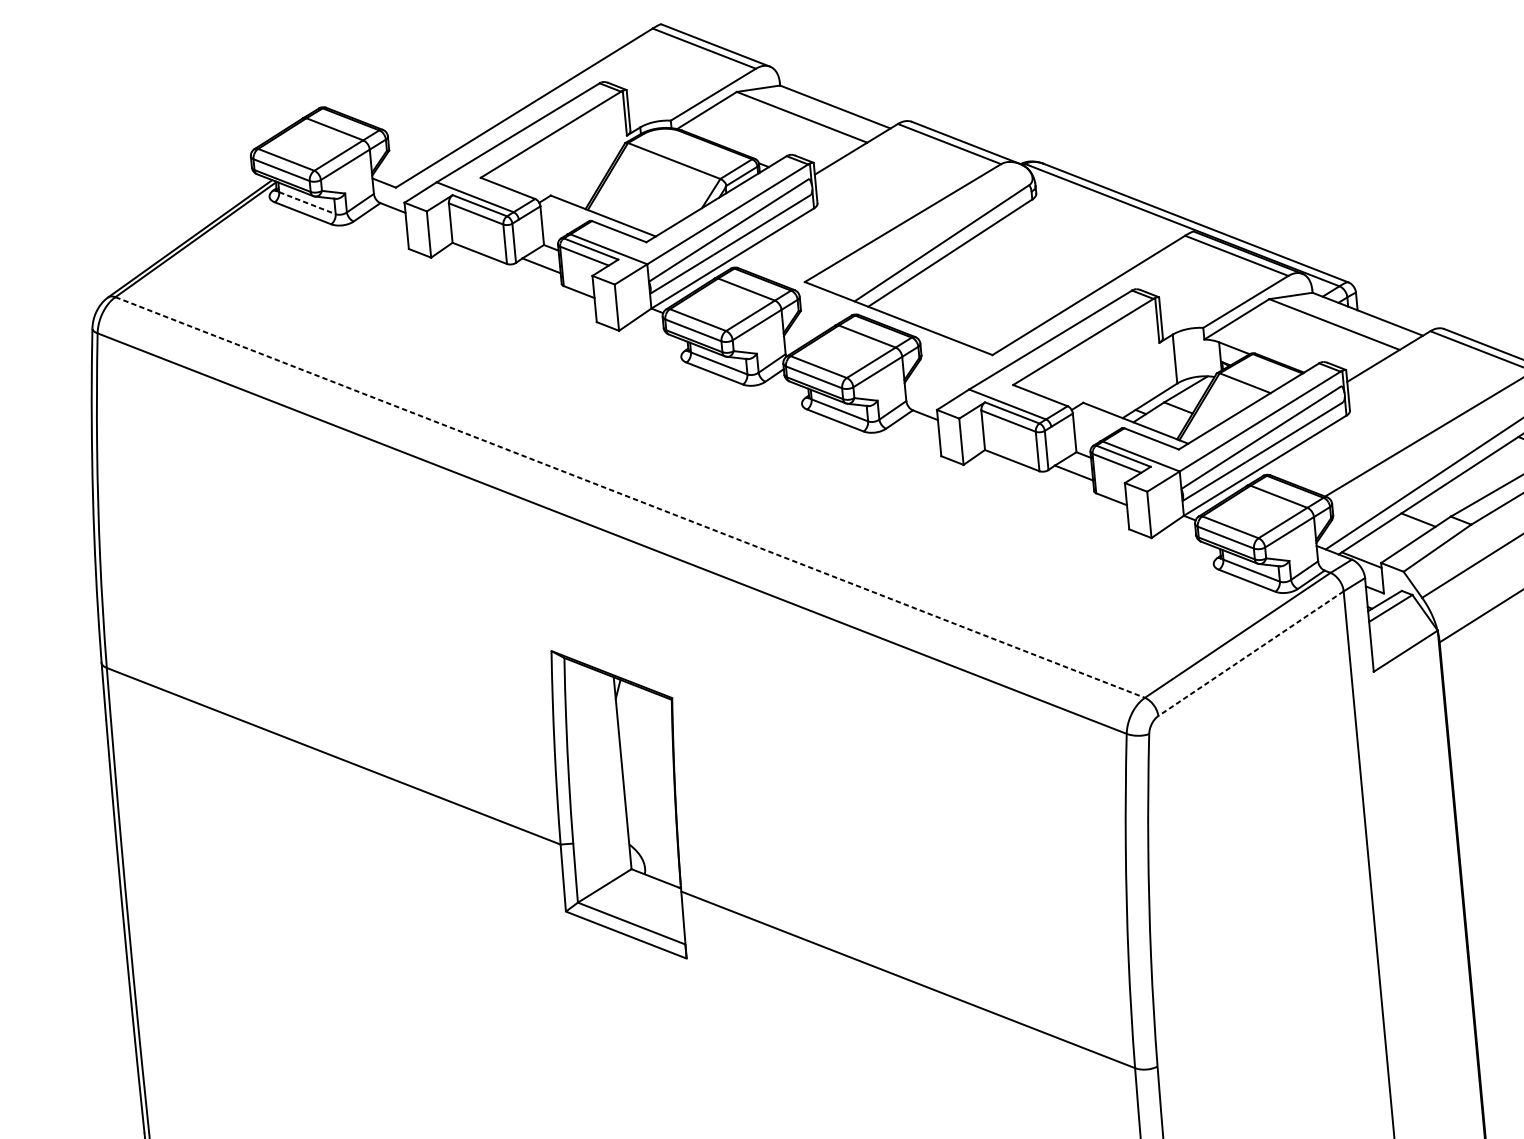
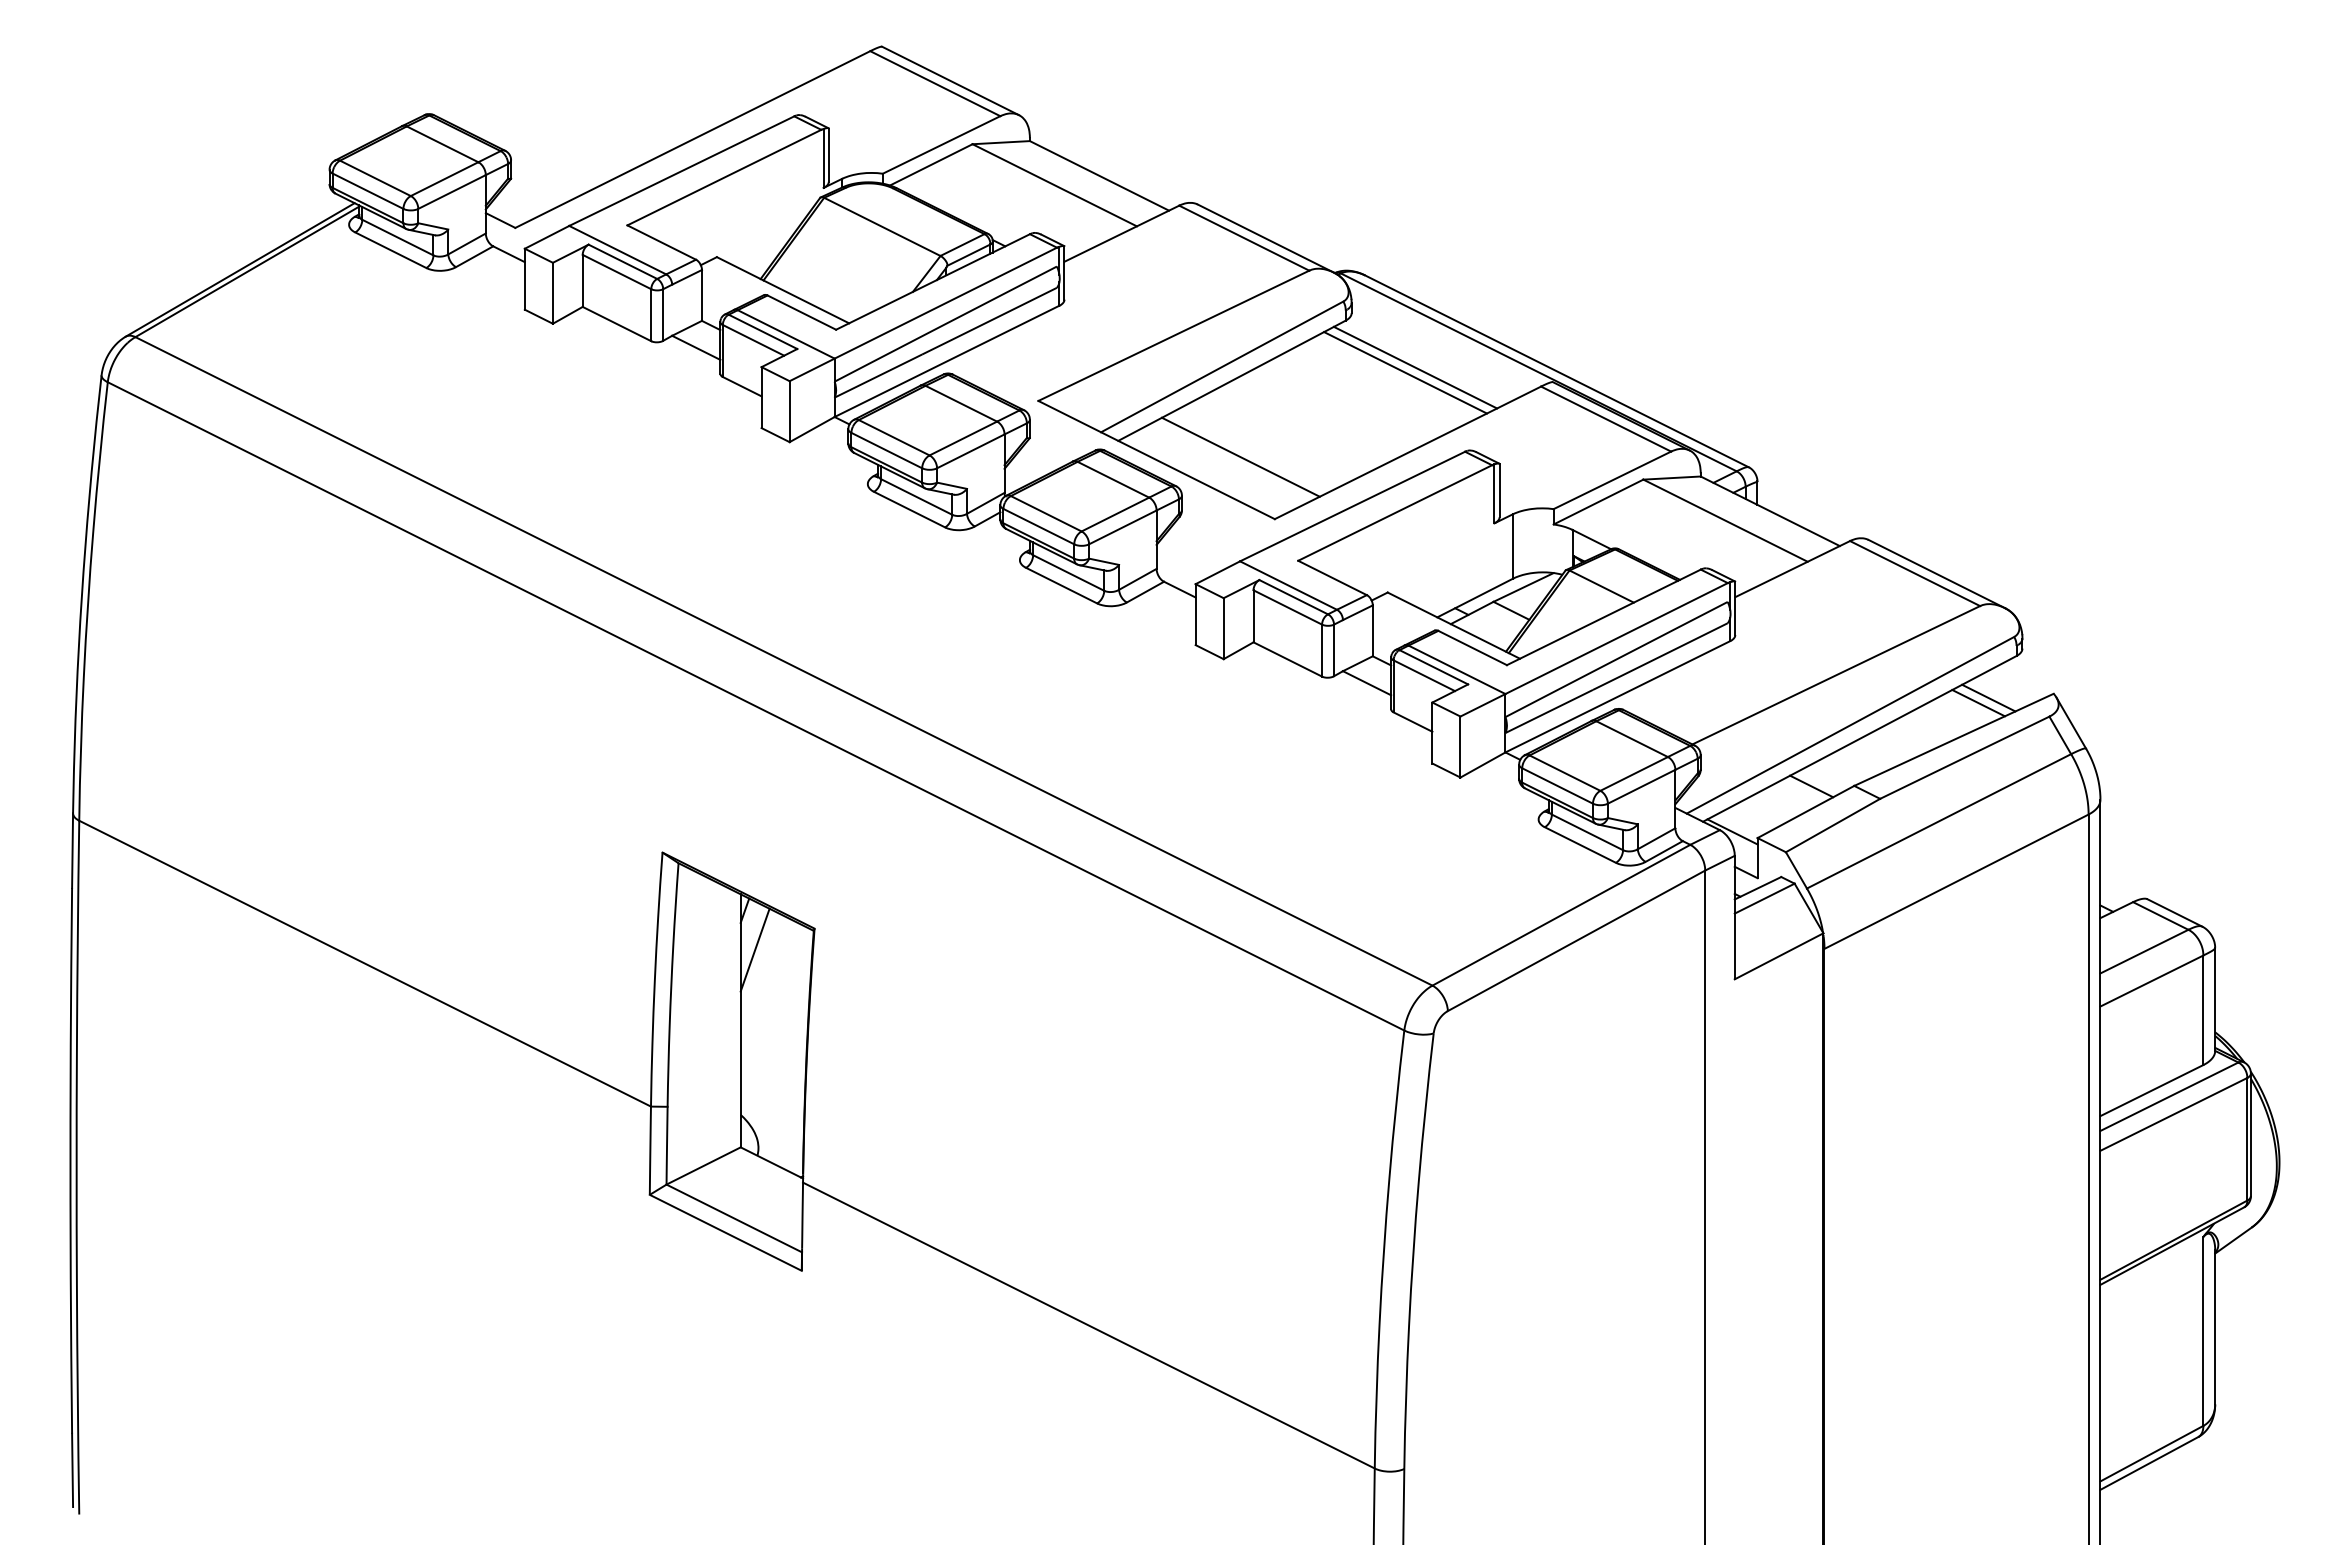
line: (307, 203) -> (397, 237), dashed -> solid
line: (1088, 230) -> (1415, 367), added
line: (1081, 234) -> (1405, 372), added
line: (962, 309) -> (1240, 456), added
line: (630, 497) -> (784, 661), dashed -> solid
line: (1250, 653) -> (1576, 940), dashed -> solid
line: (628, 718) -> (754, 949), added

